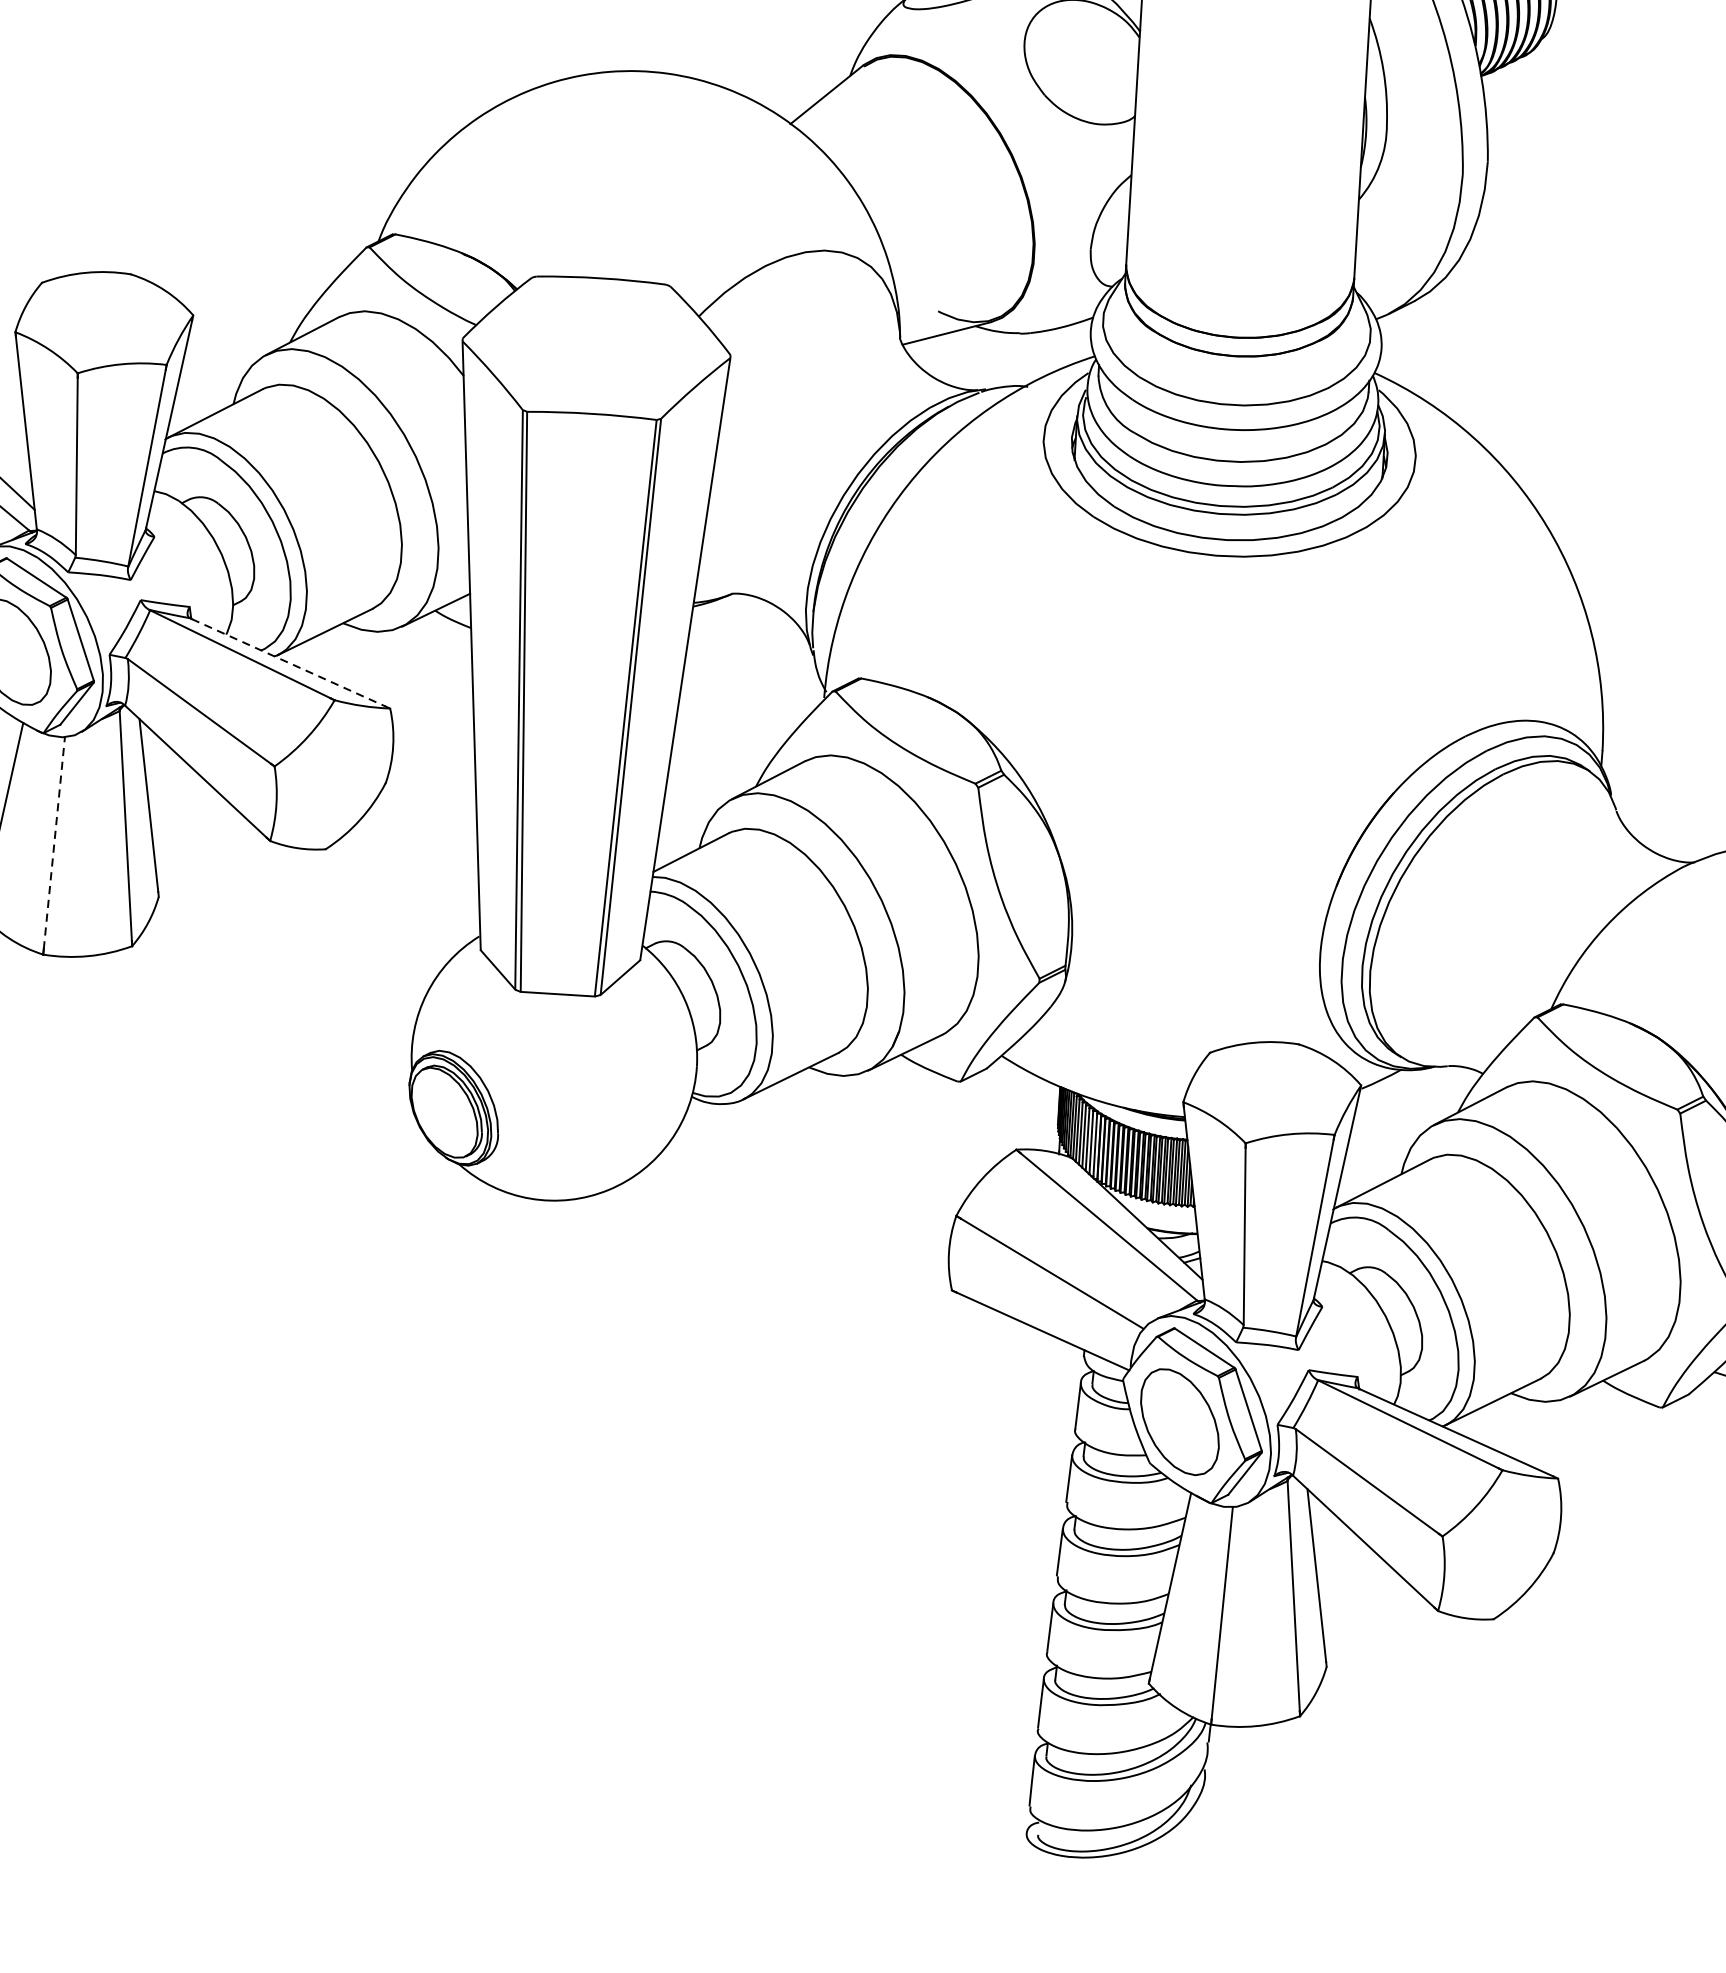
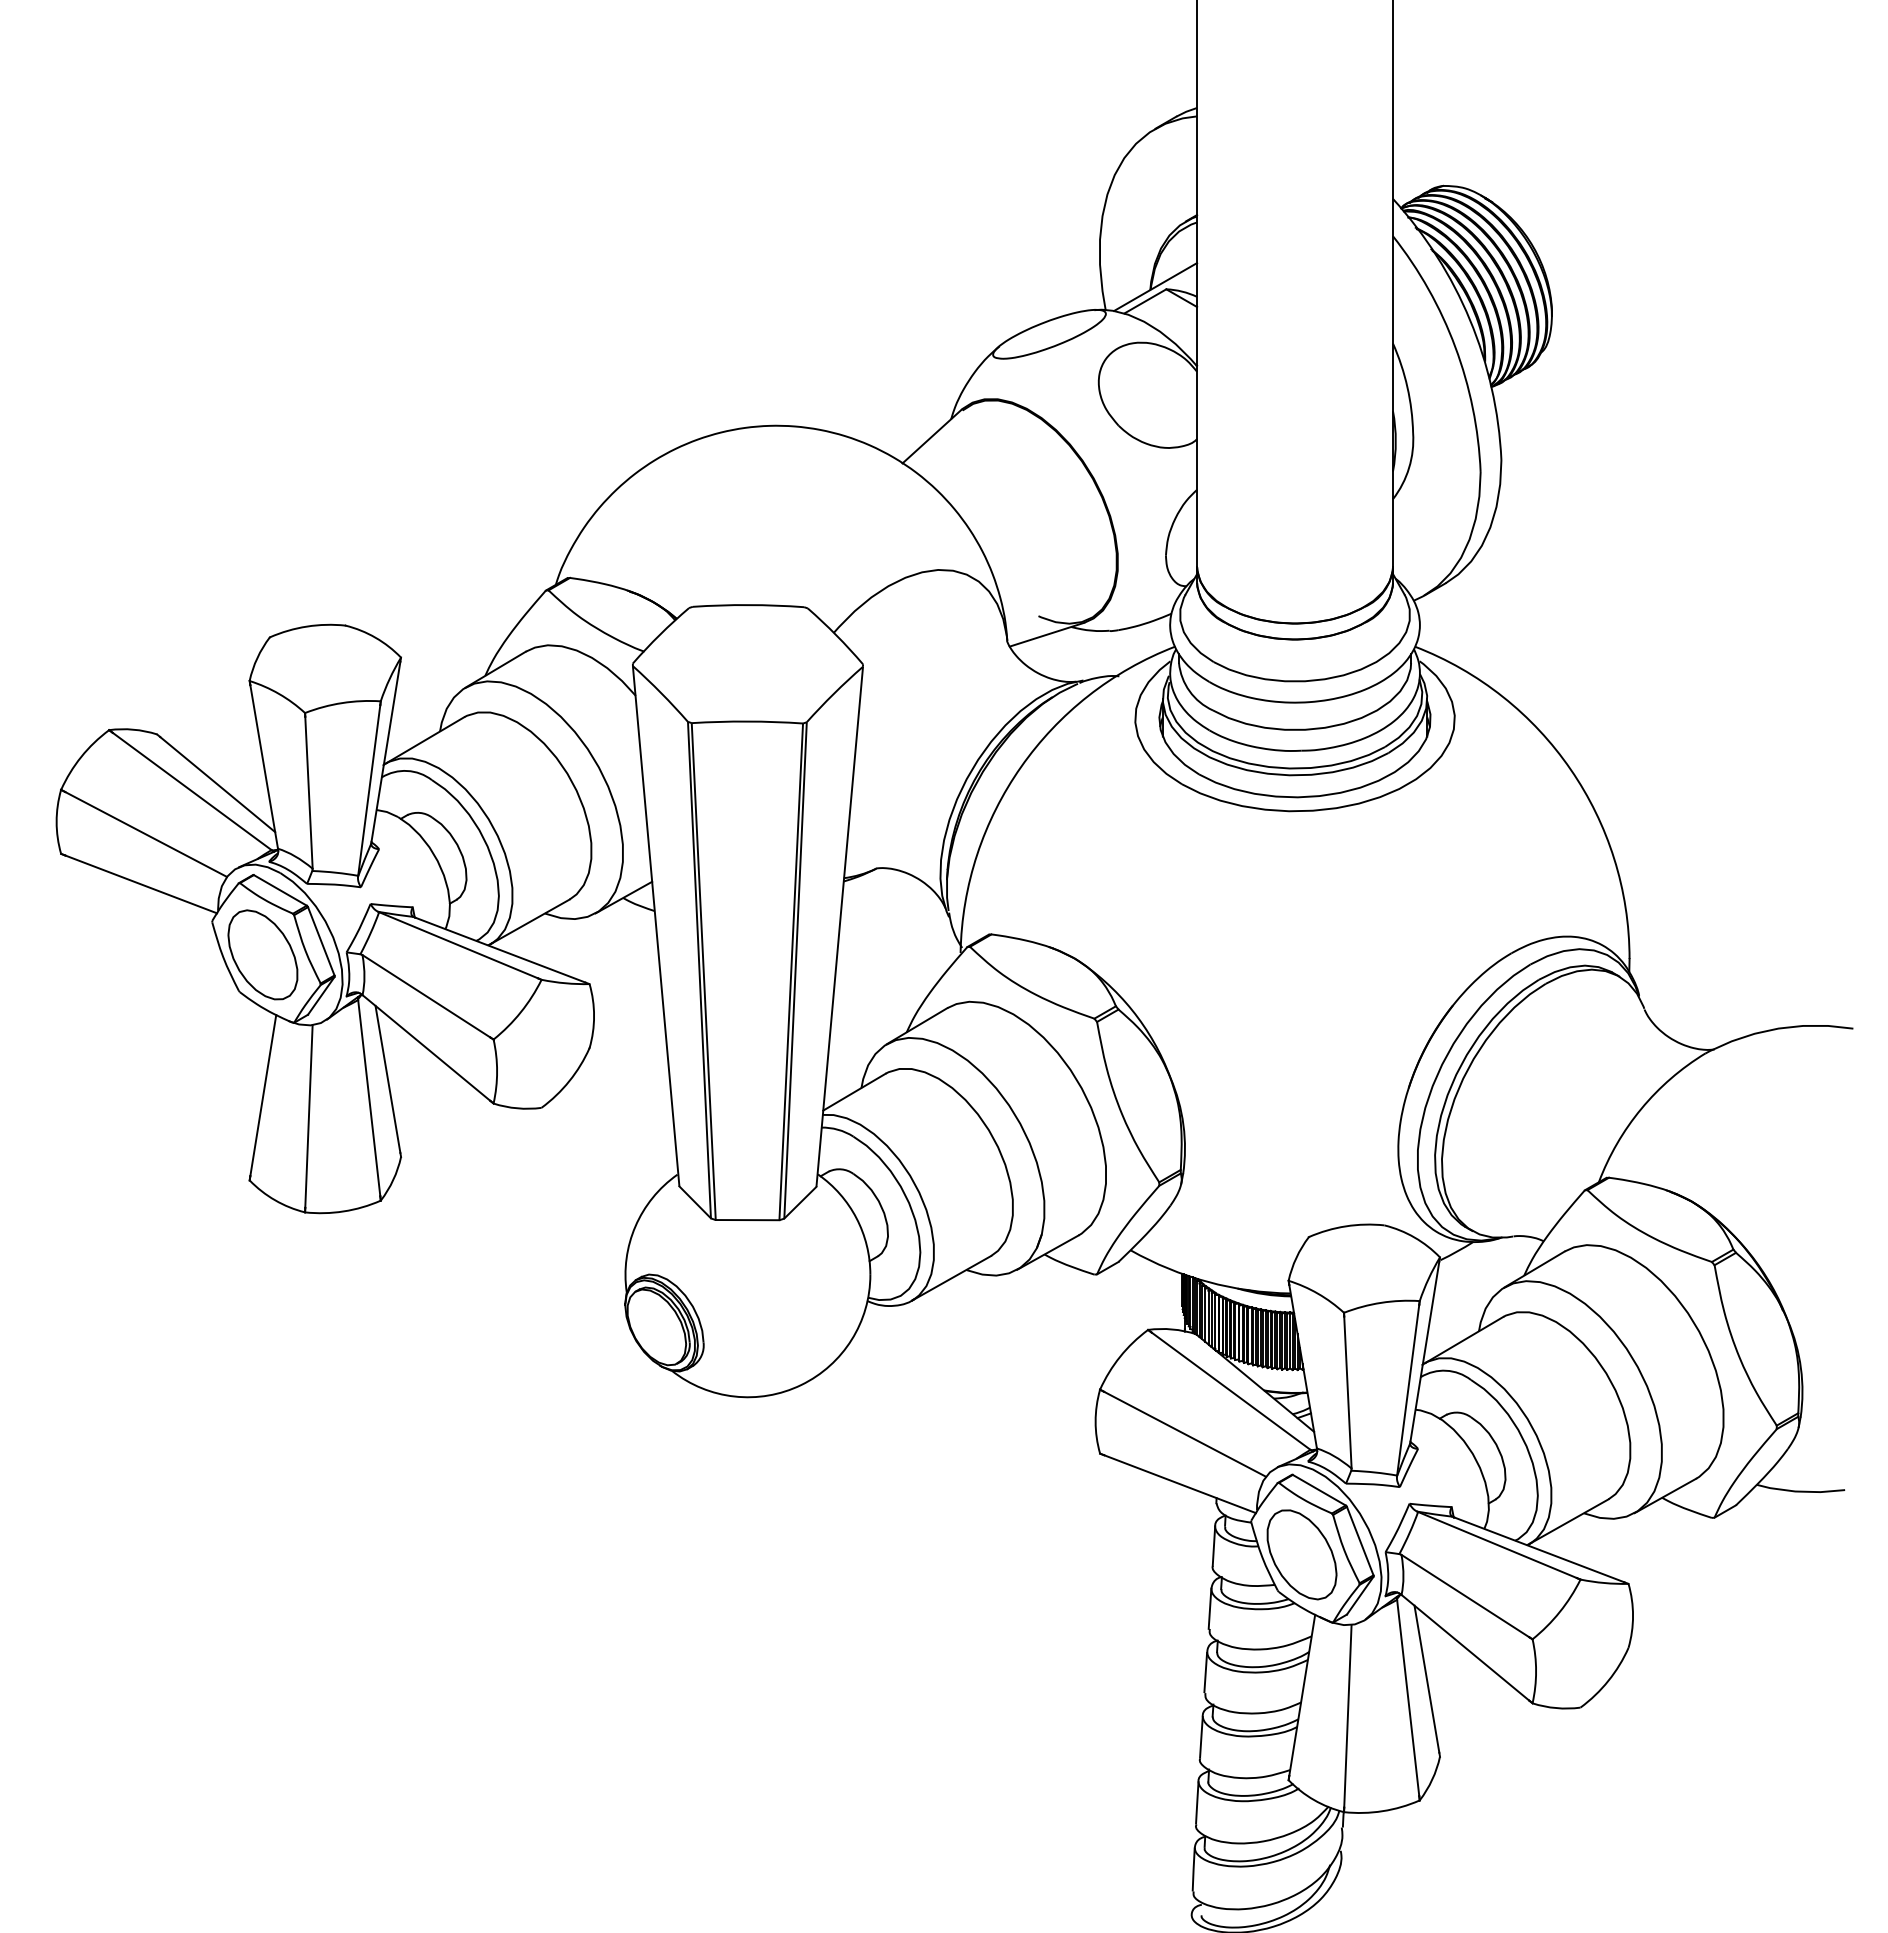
line: (288, 663) -> (500, 950), dashed -> solid
line: (53, 843) -> (308, 1116), dashed -> solid

